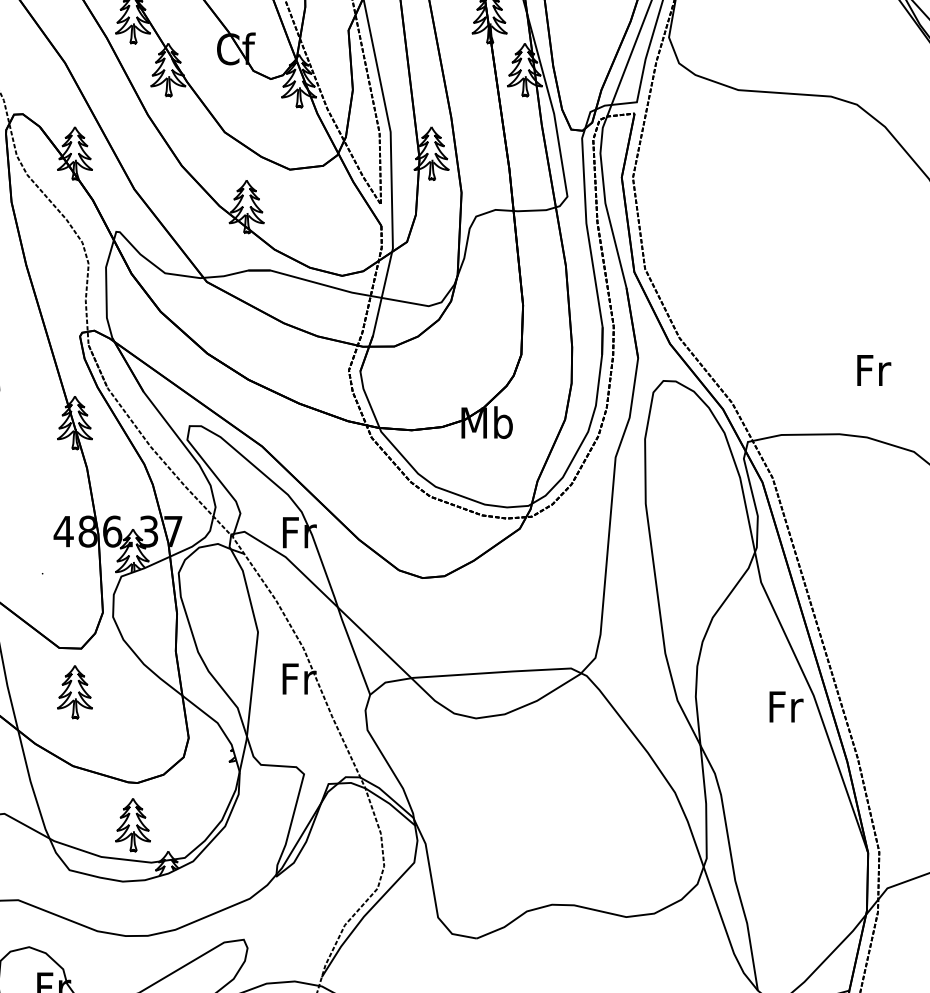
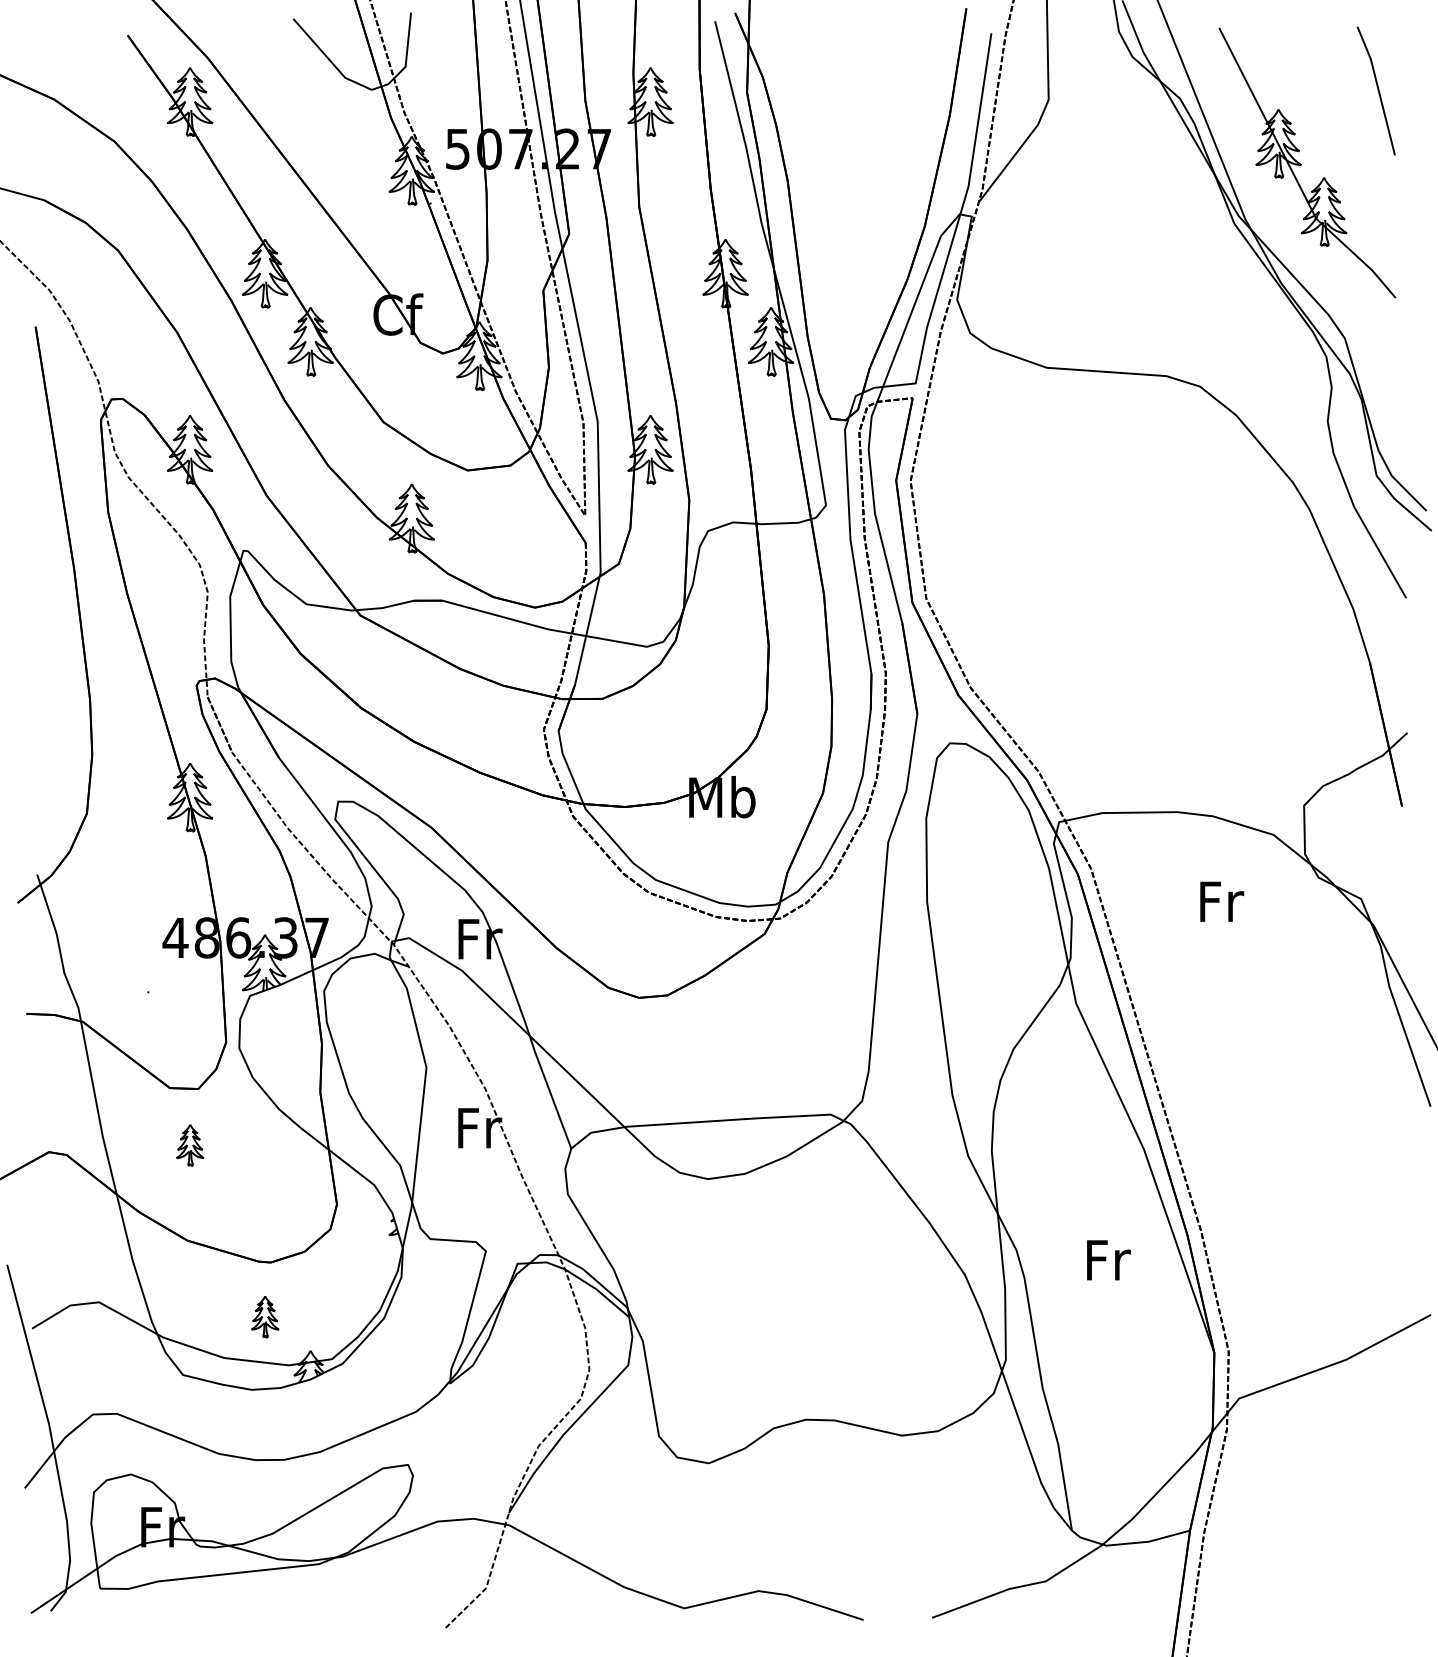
text: (874, 370) -> (1222, 901), moved
part: (75, 692) -> (190, 1145), size x0.6
text: (786, 707) -> (1108, 1260), moved
part: (133, 824) -> (265, 1316), size x0.6

